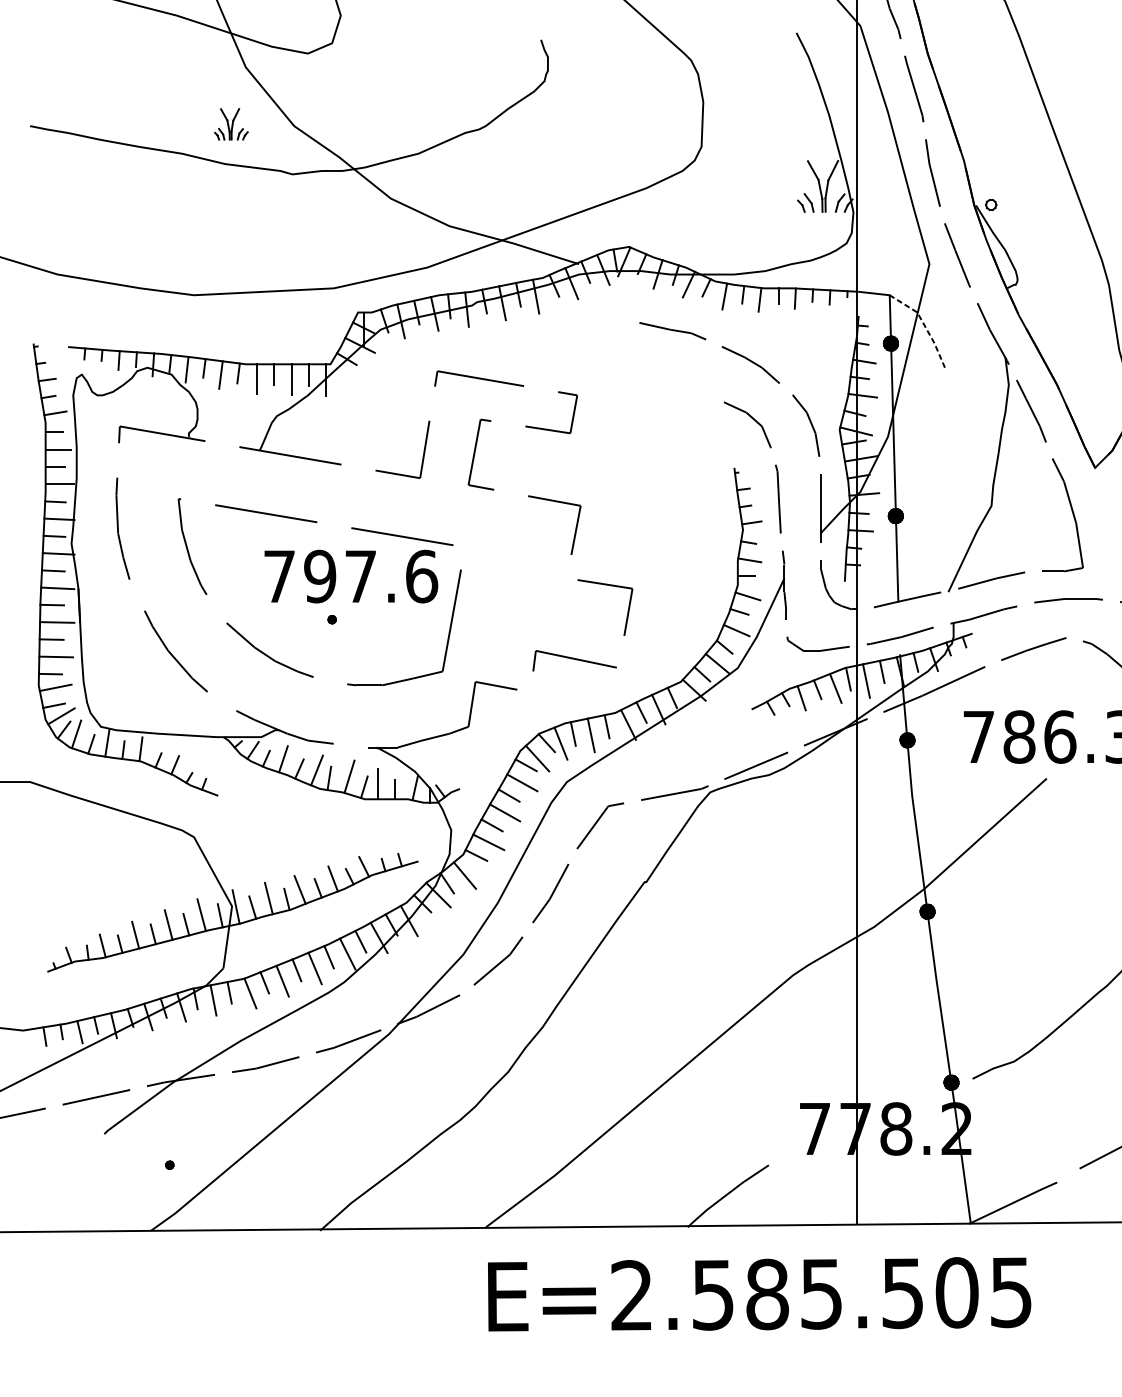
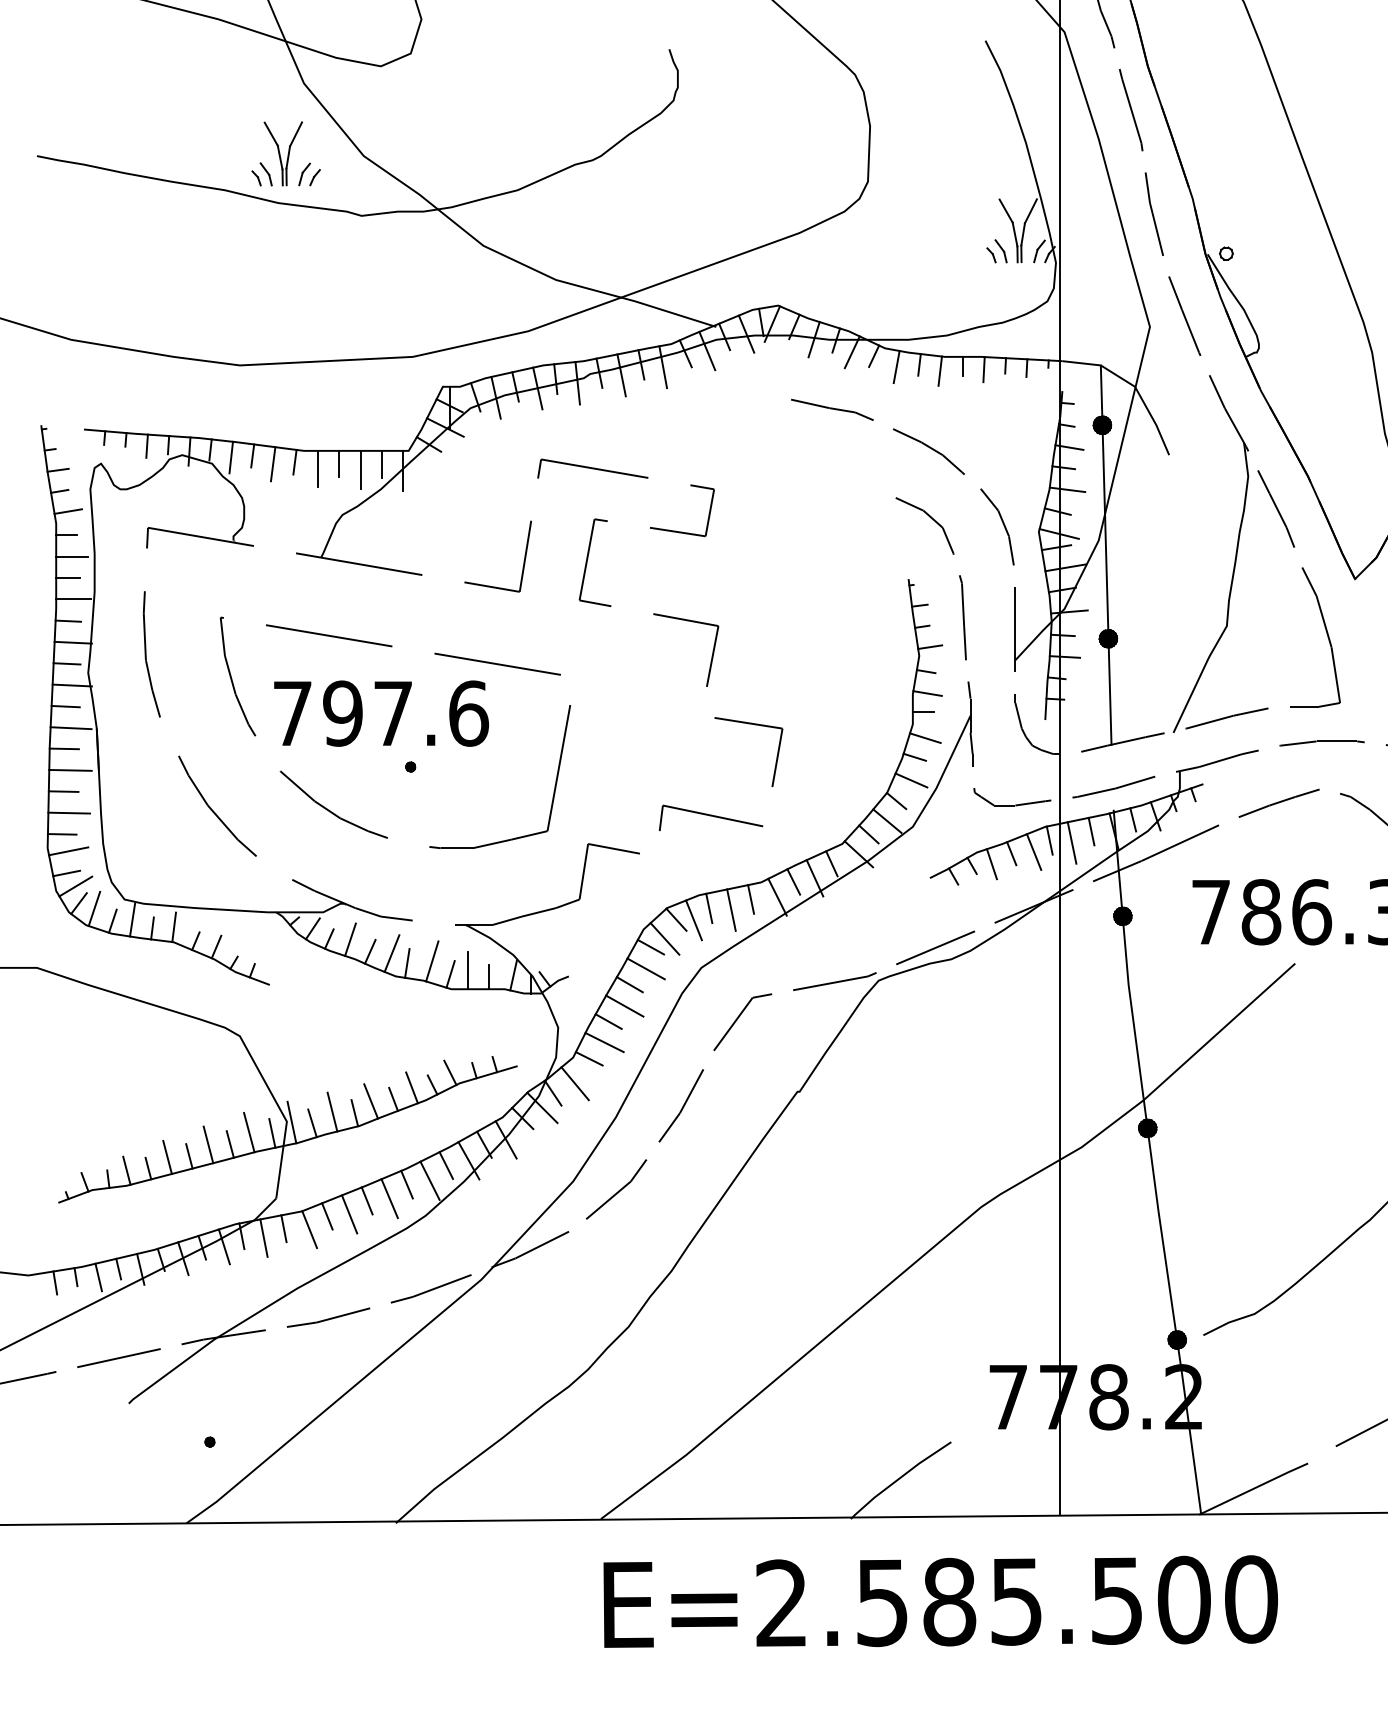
part: (230, 124) -> (285, 153), size x1.67
line: (924, 325) -> (1143, 402), dashed -> solid
text: (351, 576) -> (381, 713), moved
text: (1011, 1292) -> (1251, 1599), E=2.585.505 -> E=2.585.500

